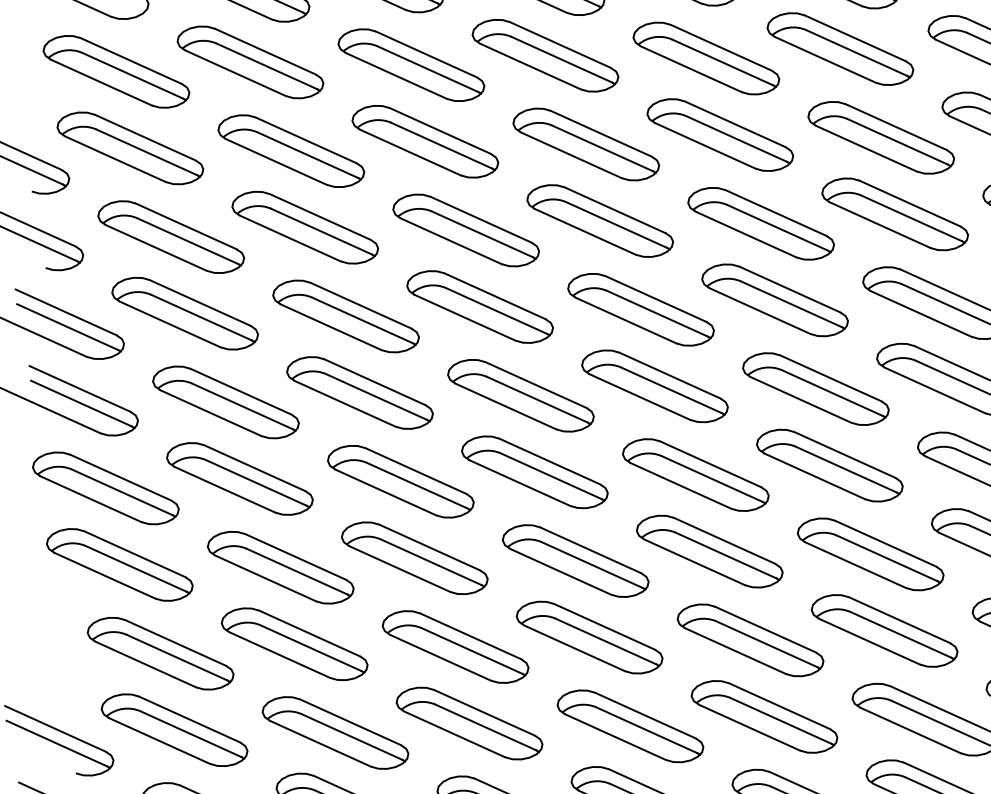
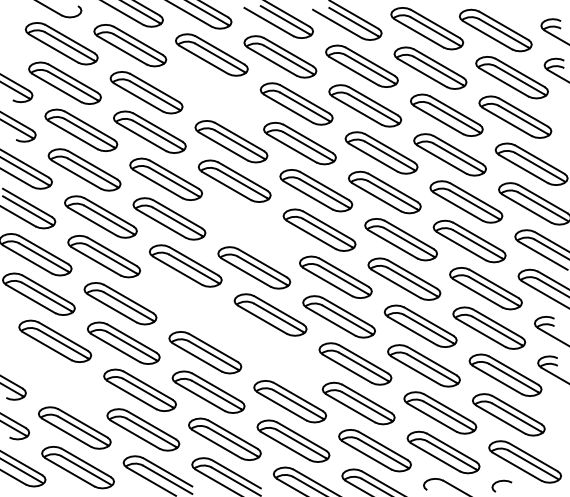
part: (424, 141) -> (214, 94), removed
part: (519, 394) -> (250, 227), removed
part: (413, 558) -> (188, 305), removed
part: (588, 637) -> (273, 354), removed
part: (174, 729) -> (58, 380), removed

